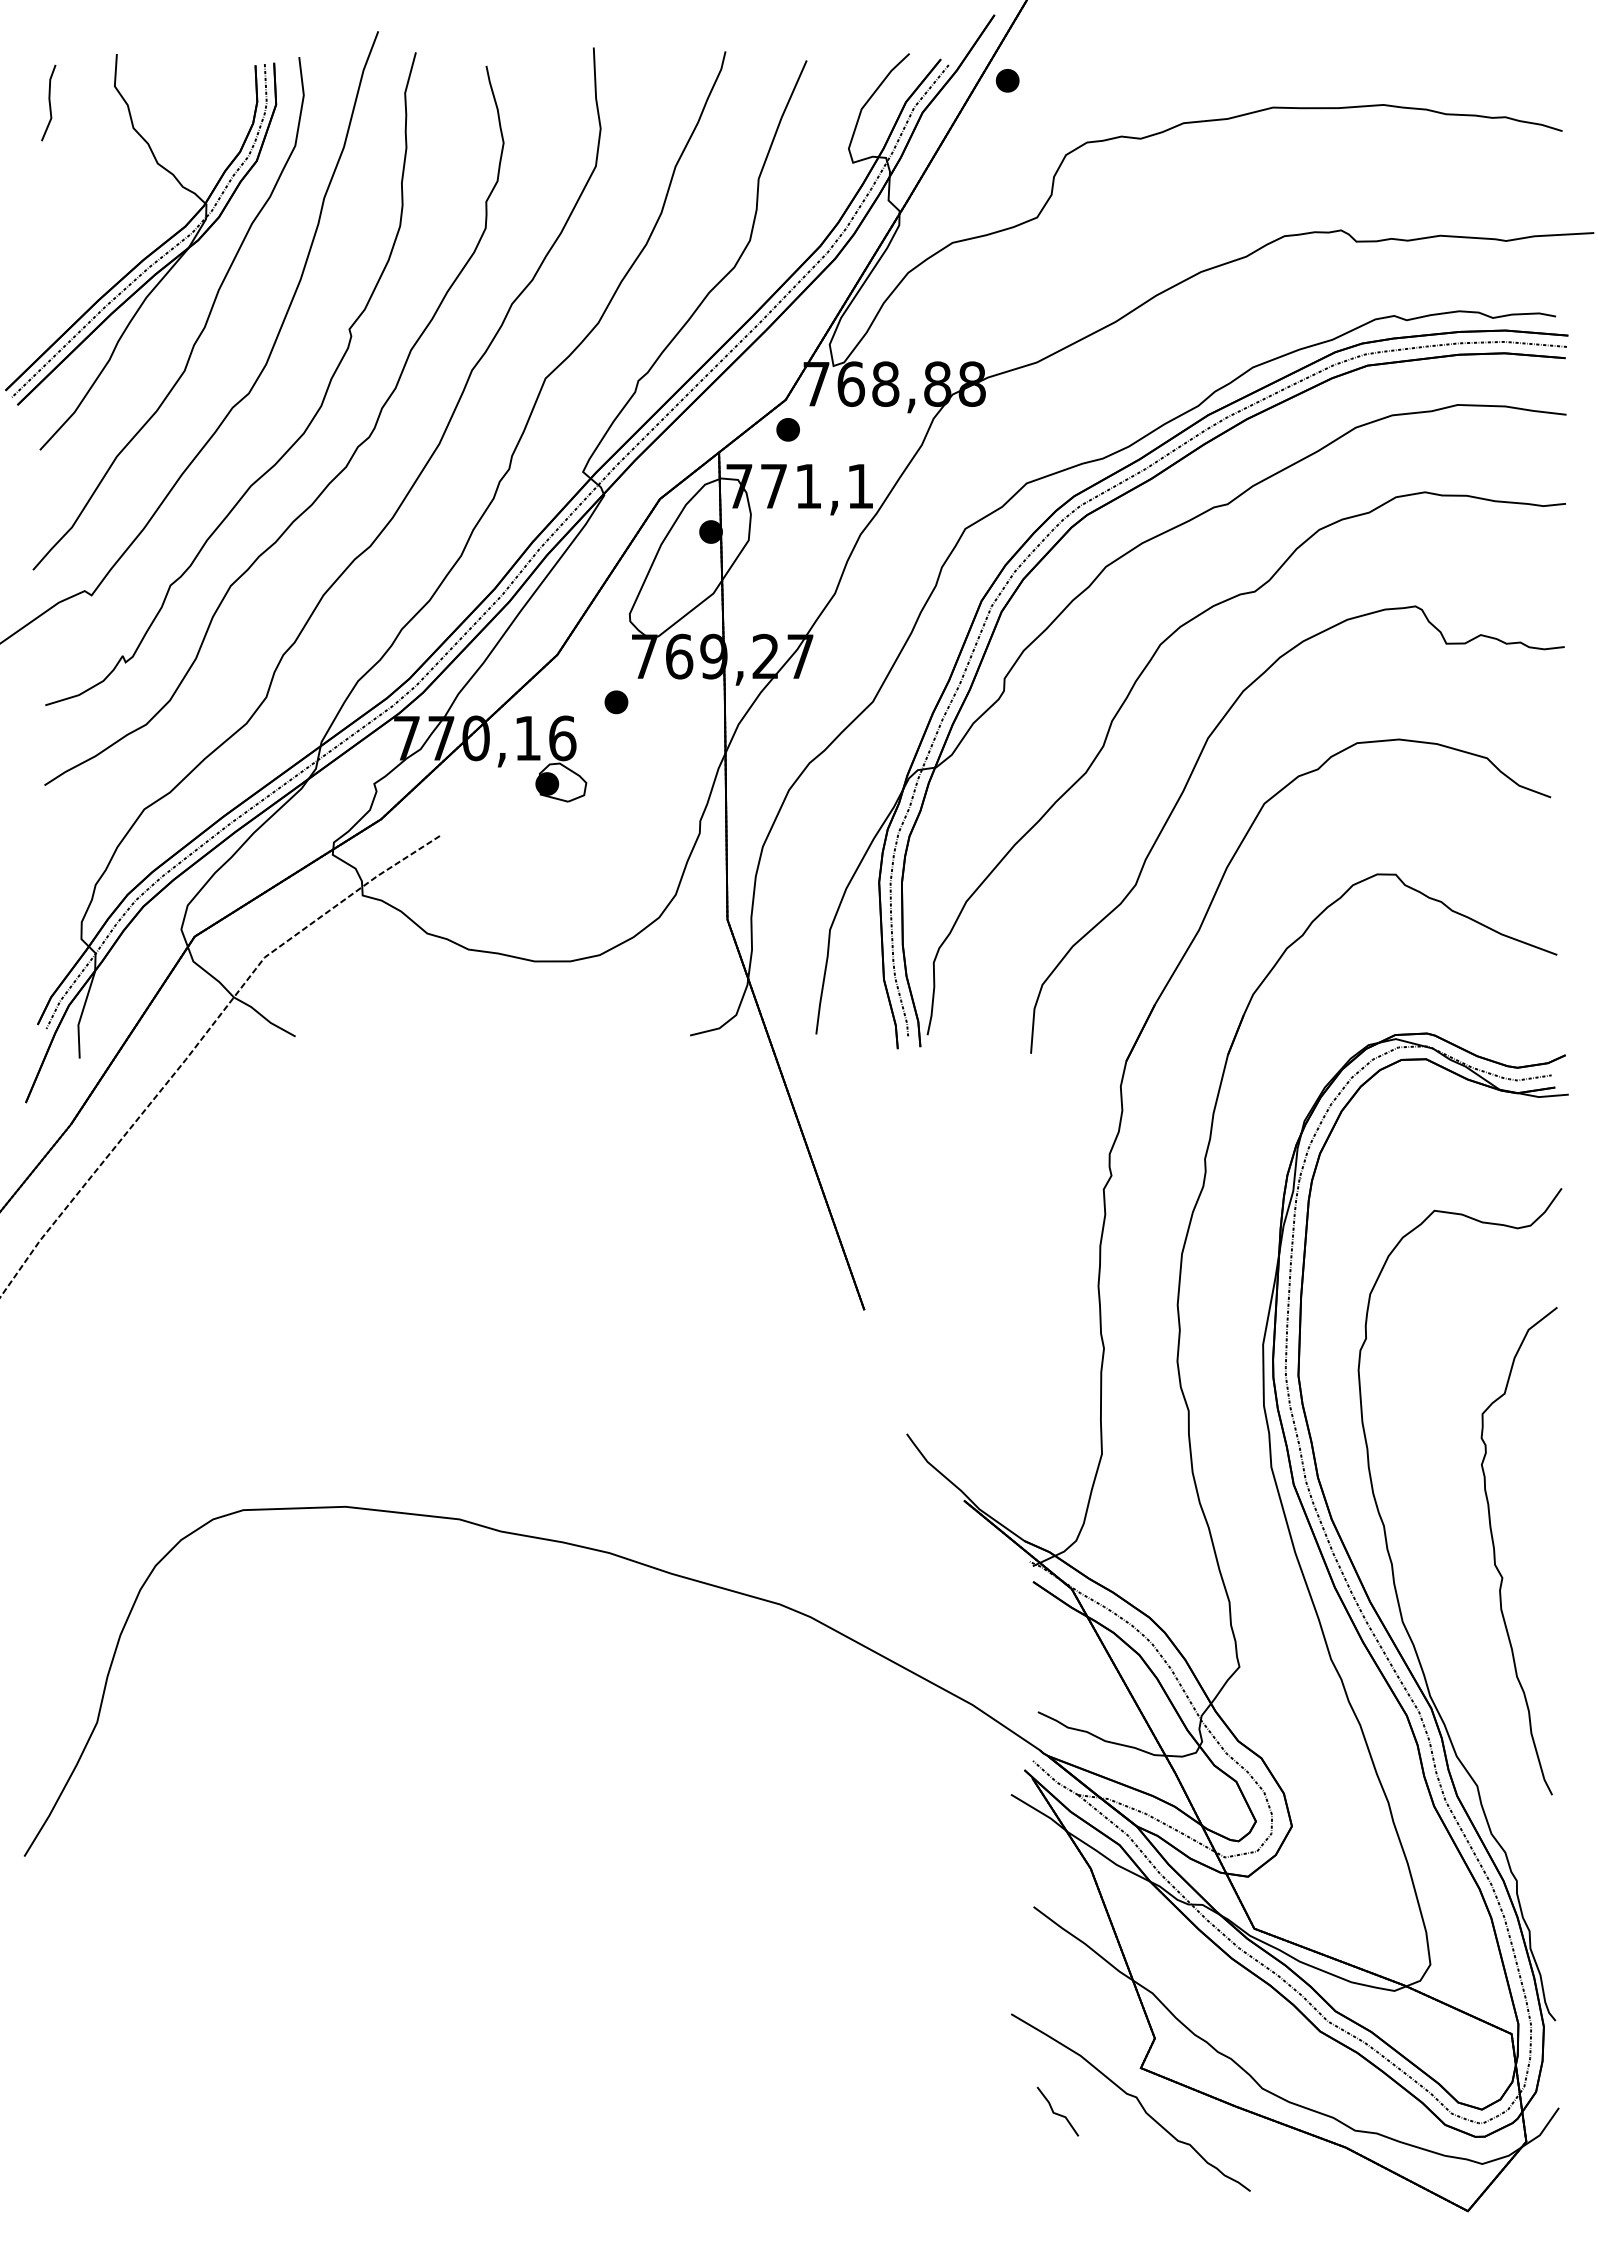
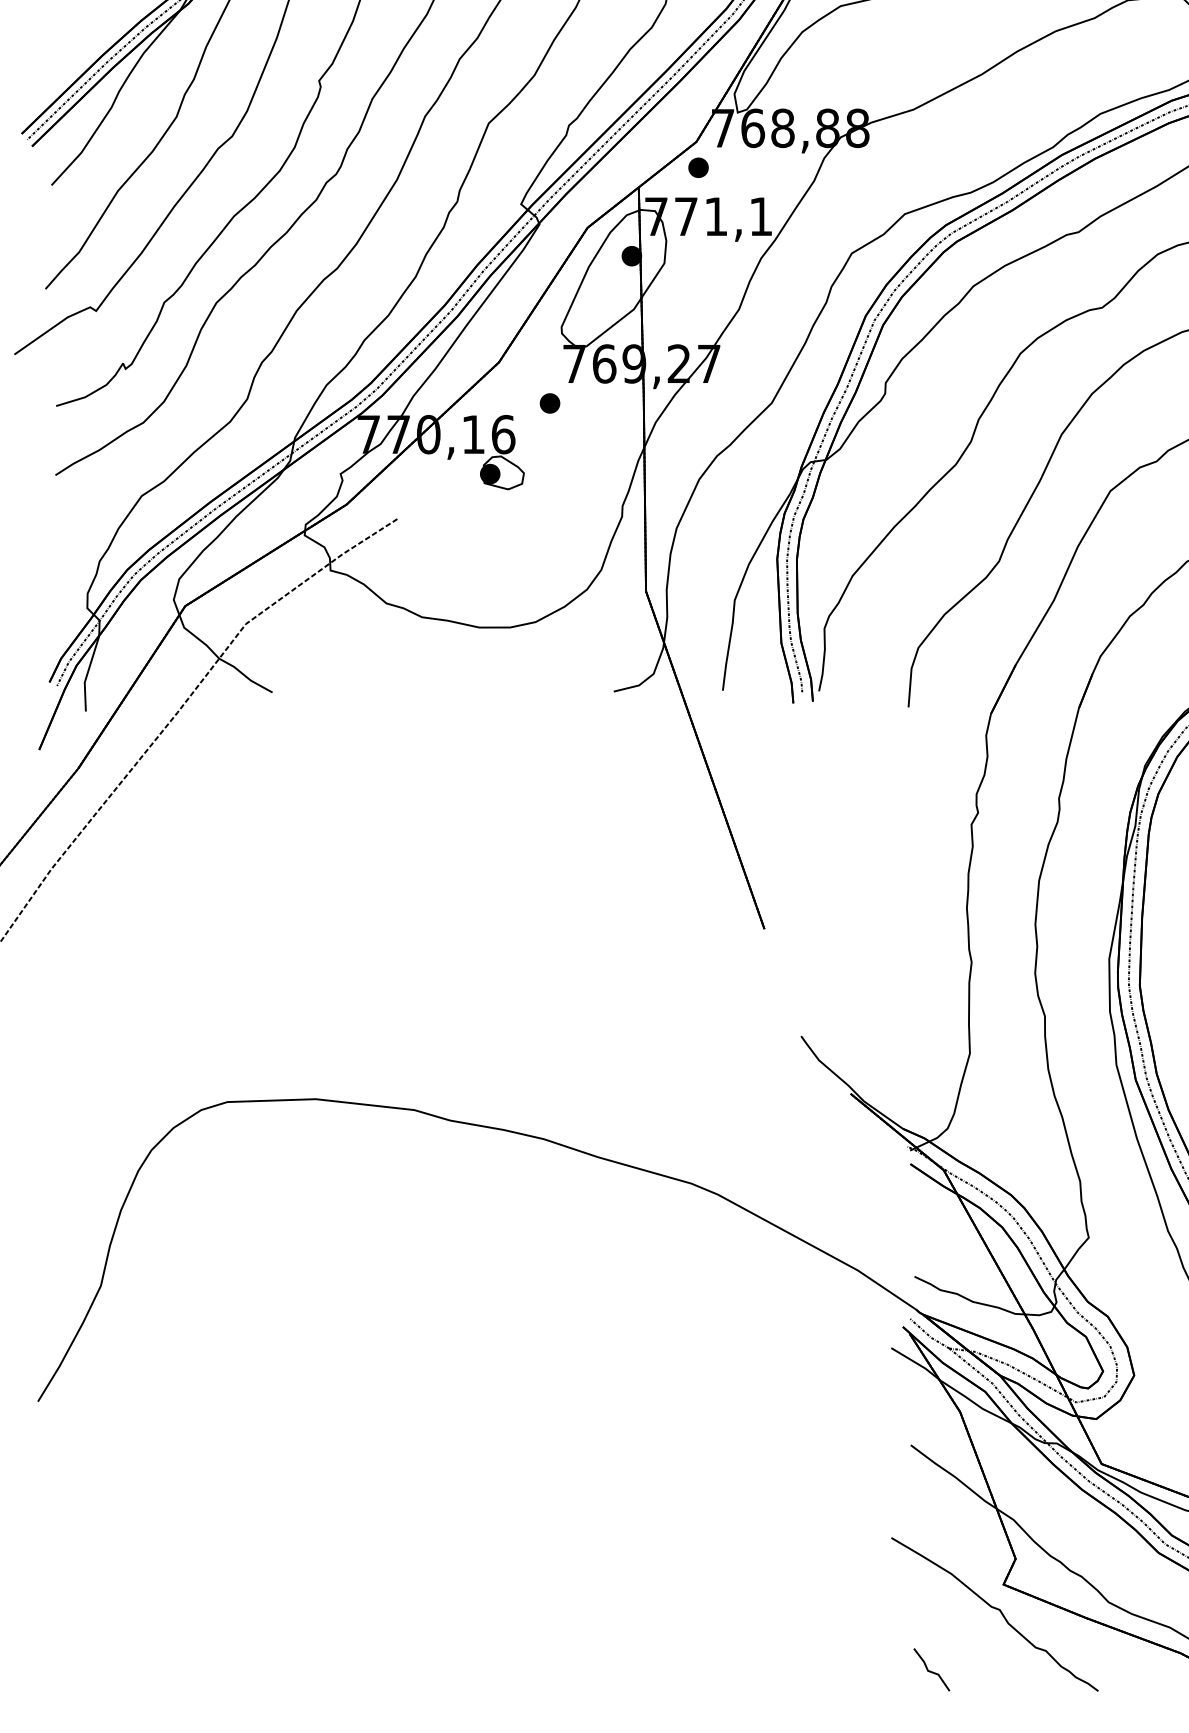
part: (1057, 2111) -> (931, 1669), moved

